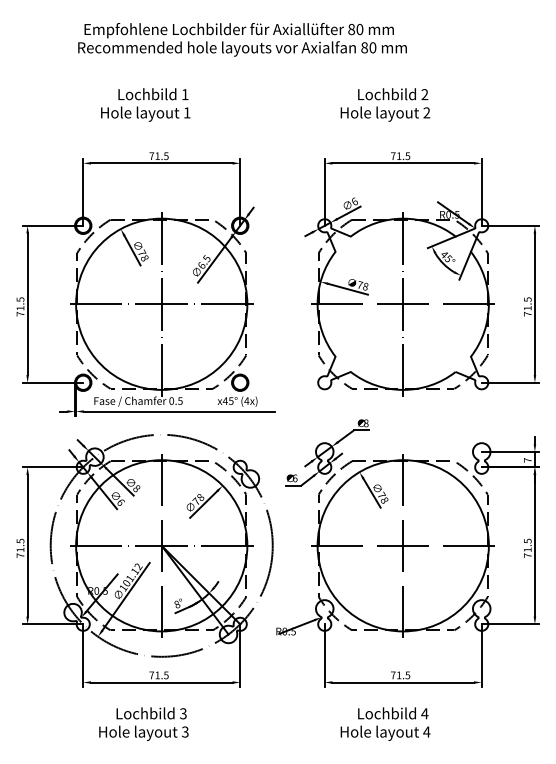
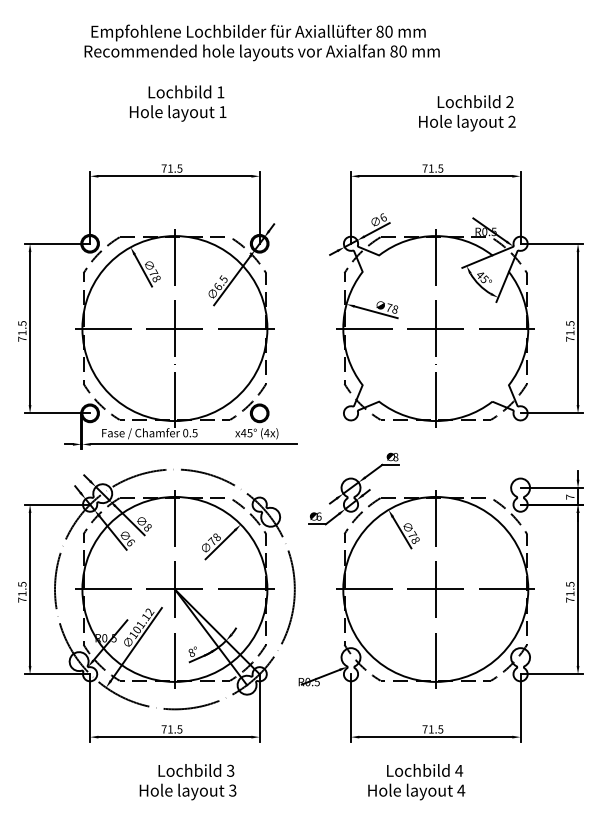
text: (145, 104) -> (177, 103), moved
text: (385, 104) -> (467, 112), moved
text: (143, 723) -> (187, 781), moved

